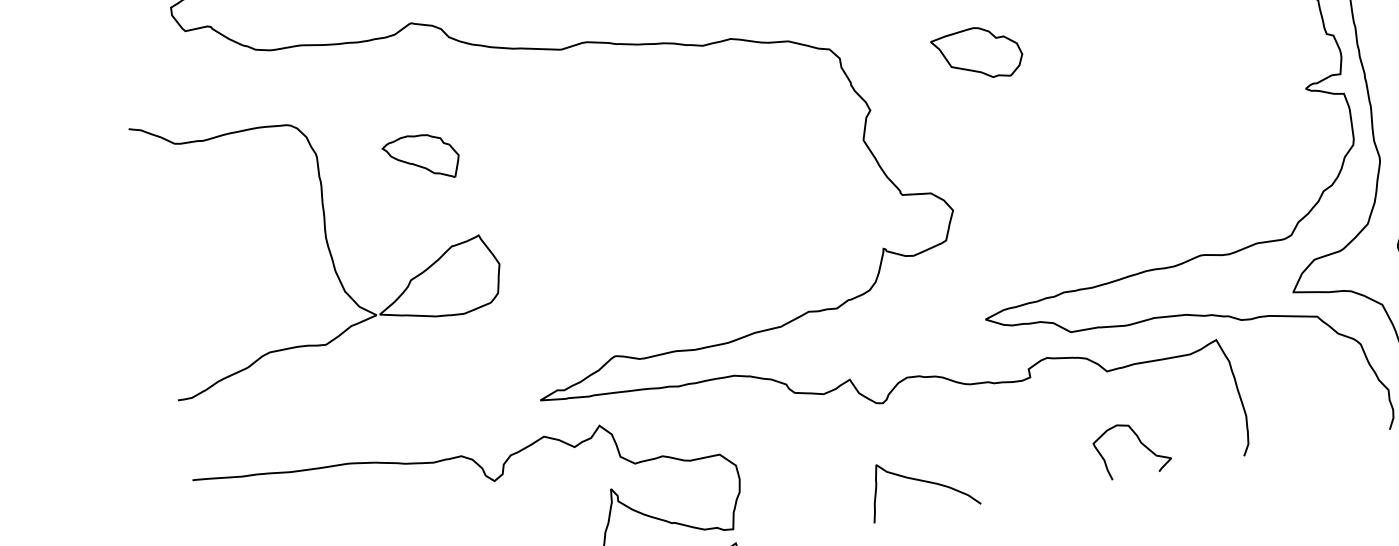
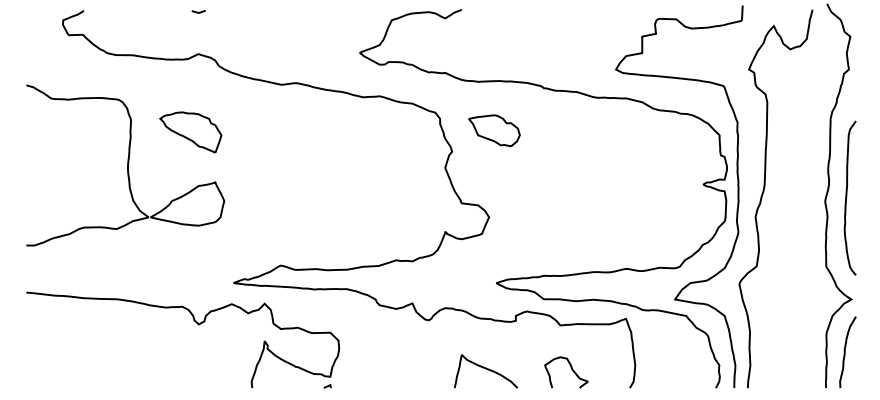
part: (977, 53) -> (494, 130), moved
part: (421, 158) -> (190, 132), size x1.43
curve: (920, 482) -> (485, 369), moved

